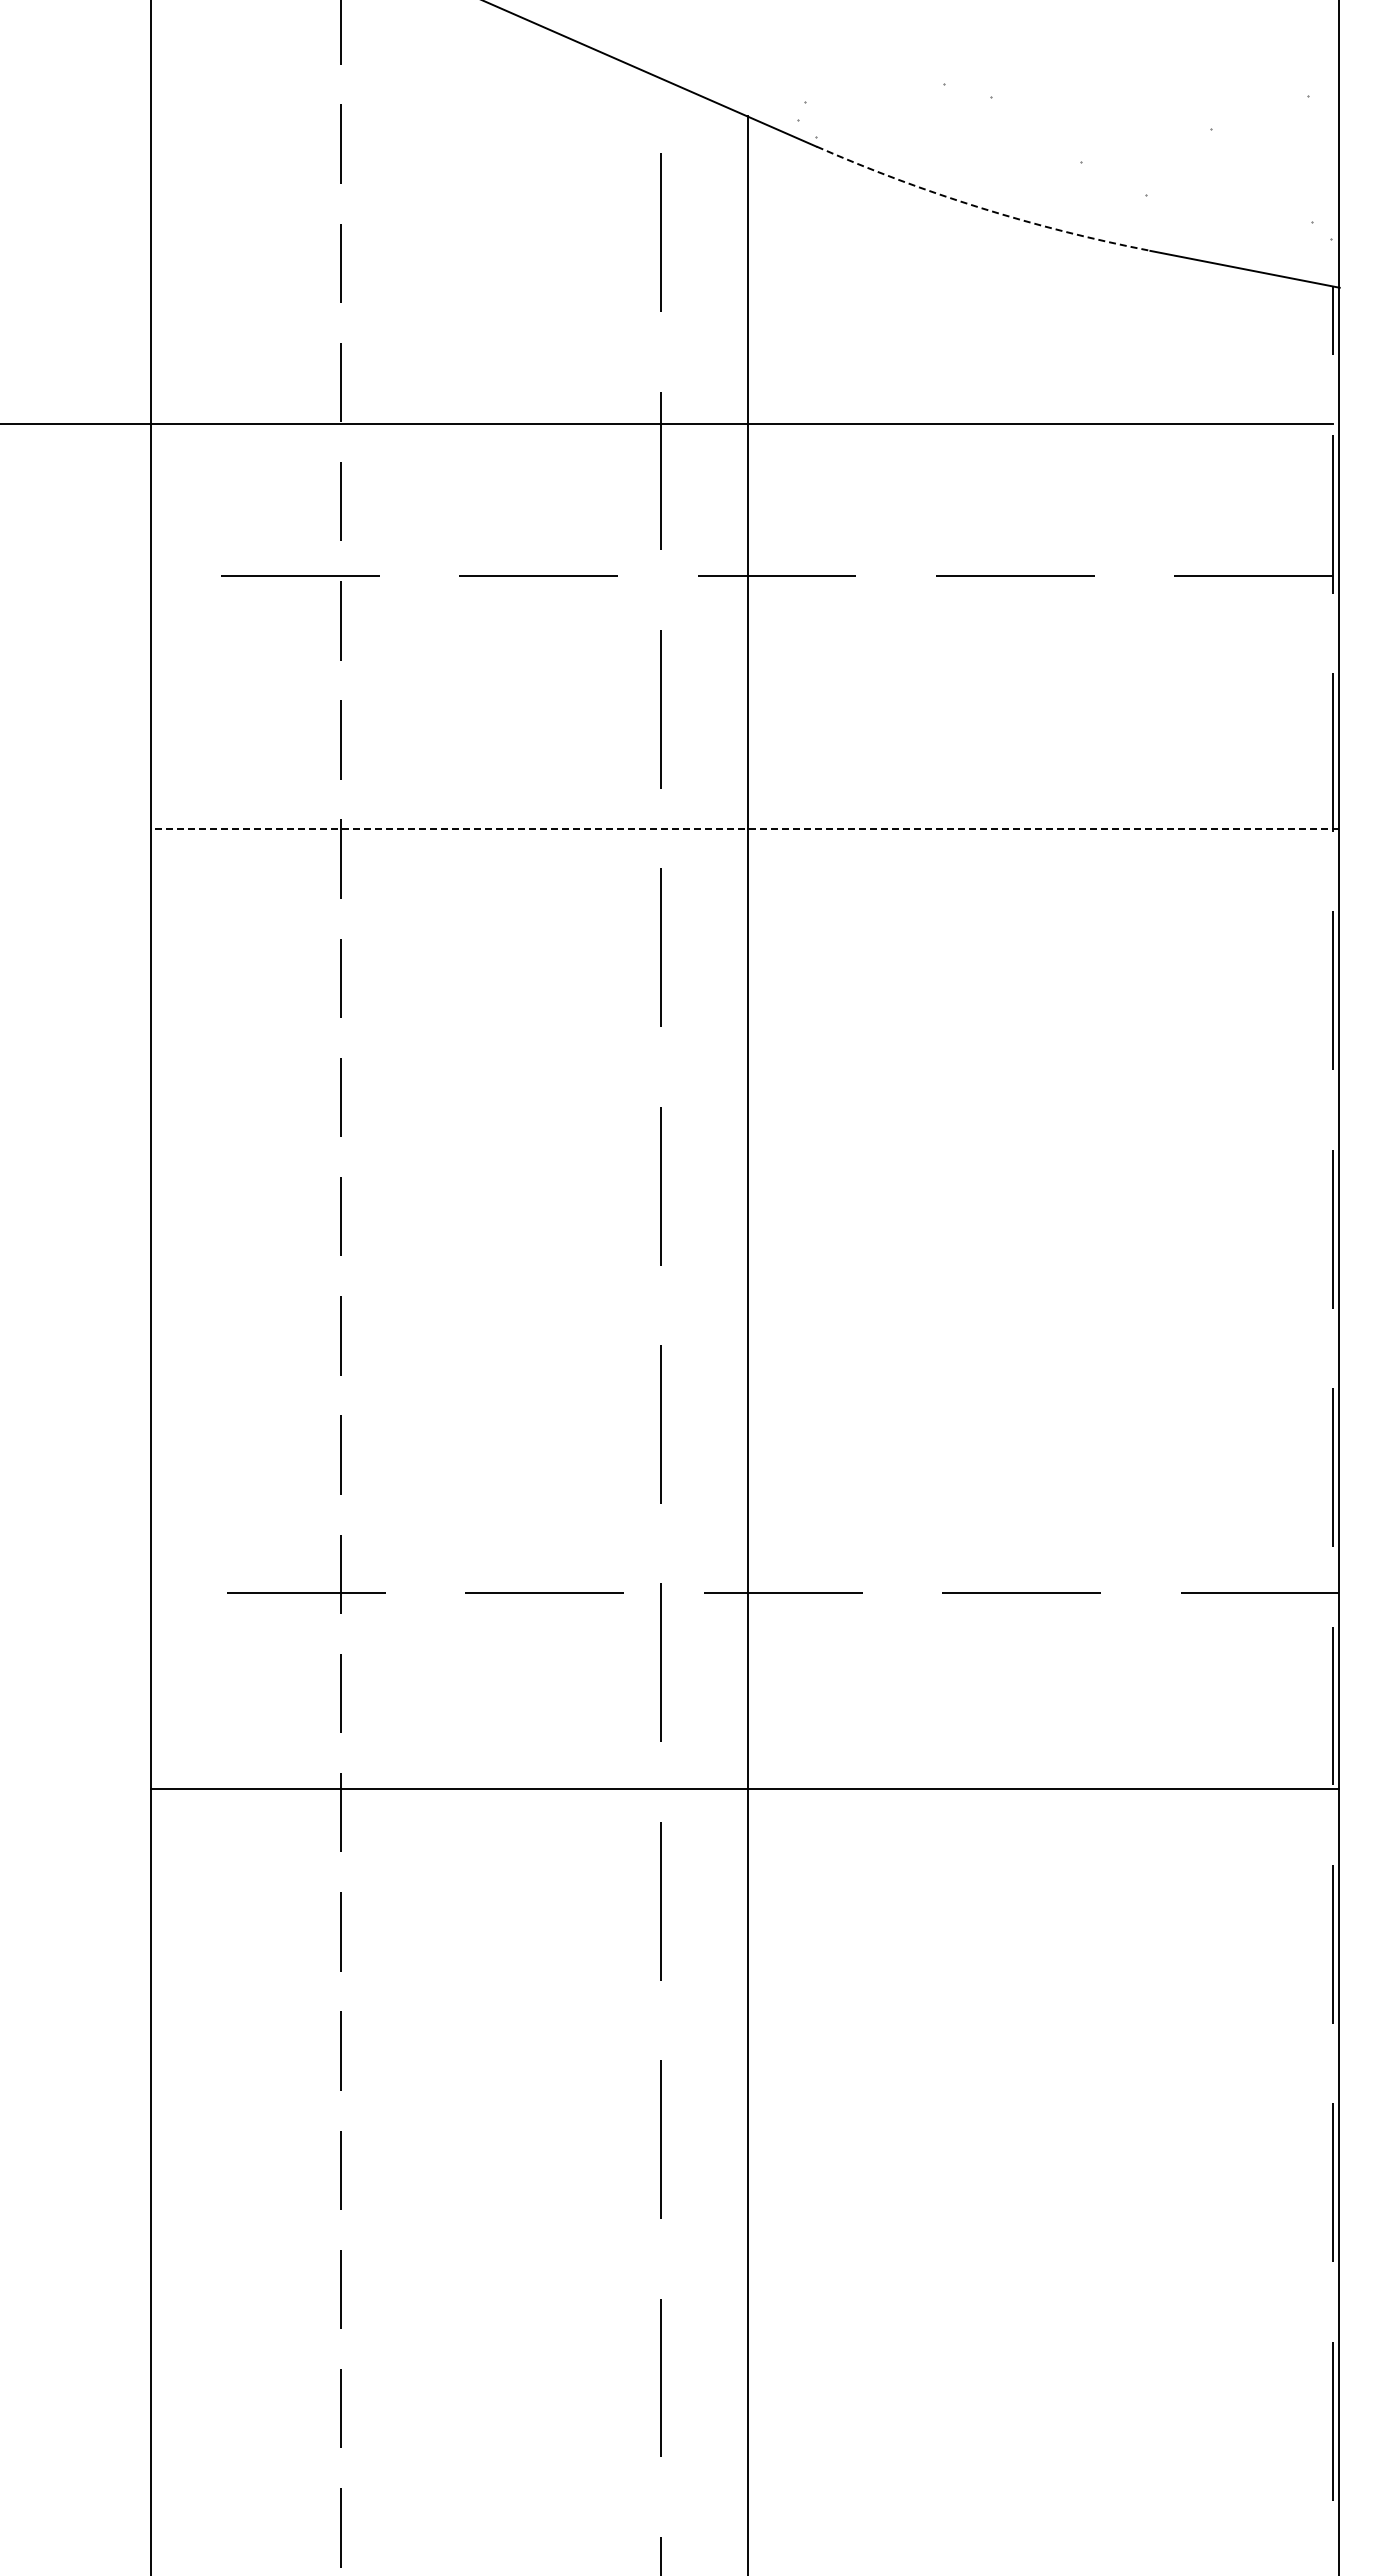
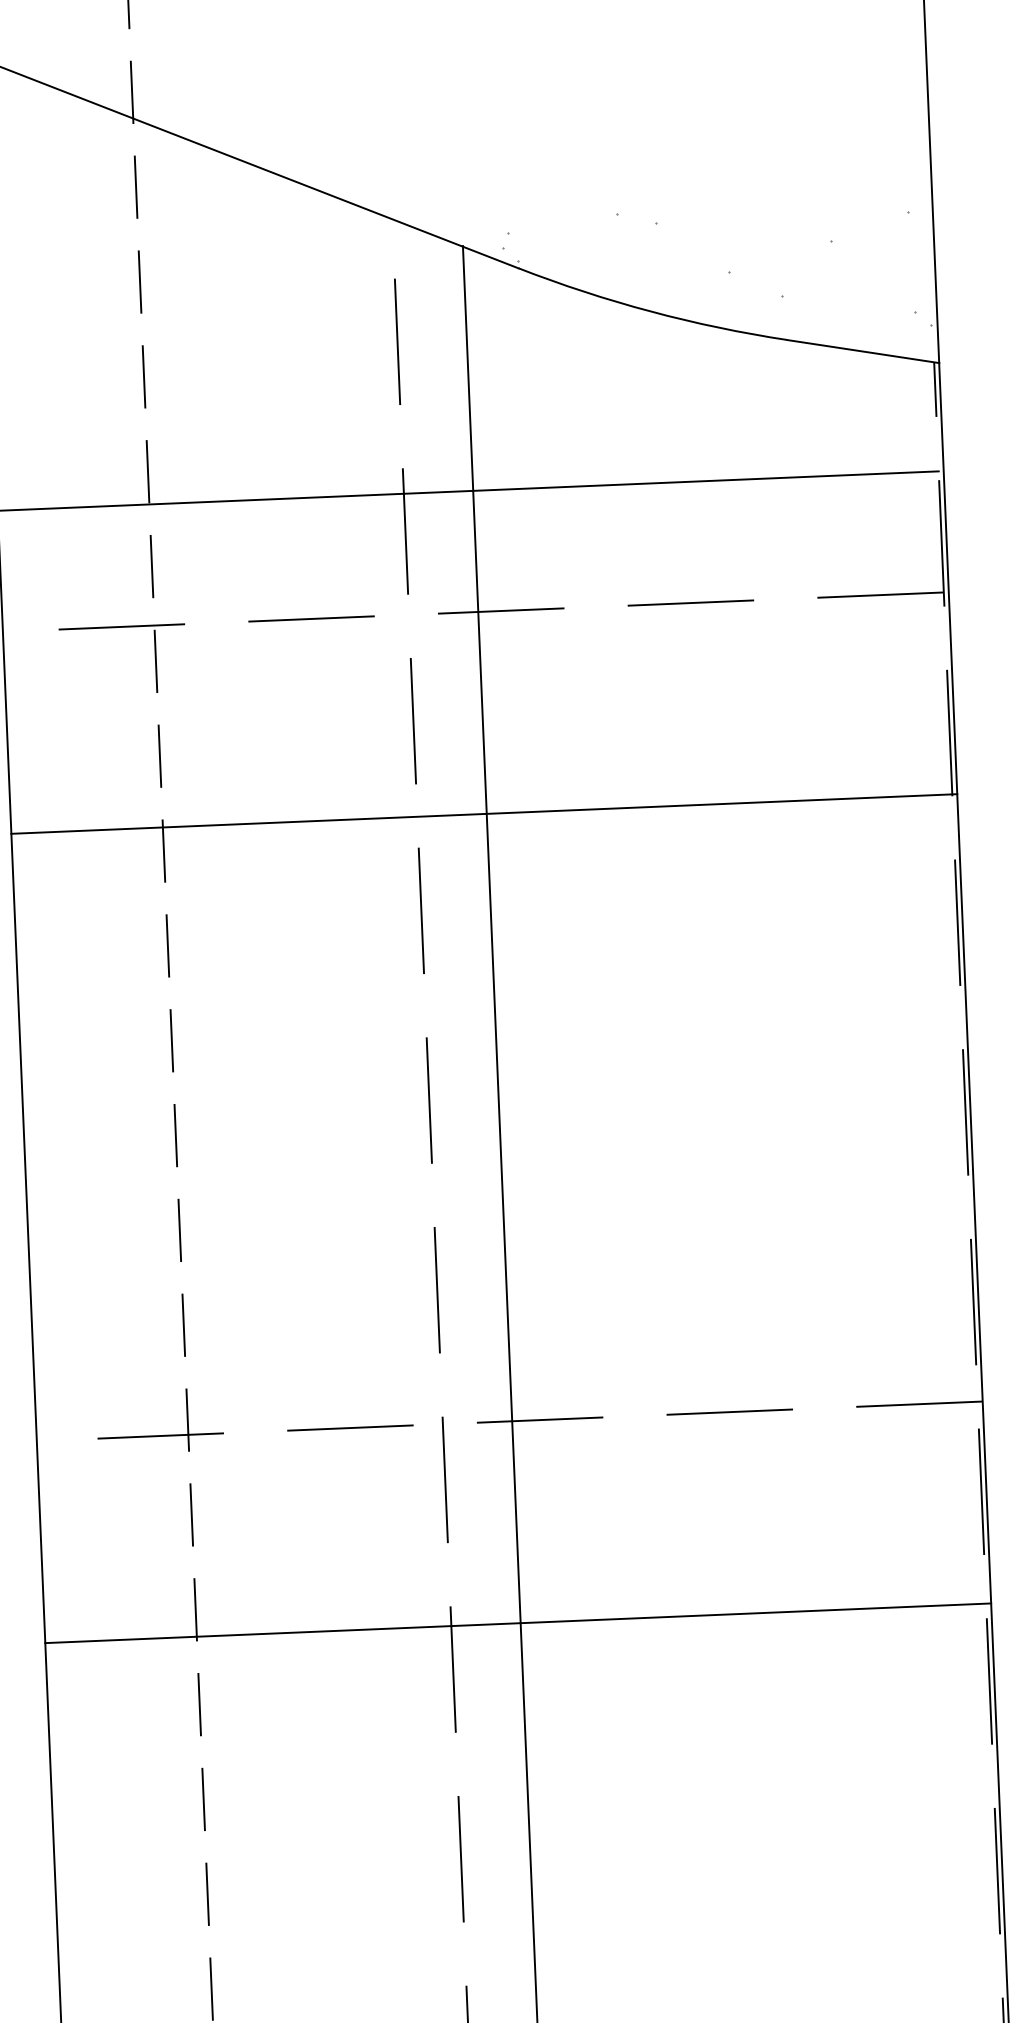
arc: (980, 207) -> (650, 311), dashed -> solid
line: (744, 829) -> (483, 814), dashed -> solid
line: (744, 1788) -> (517, 1623), moved

